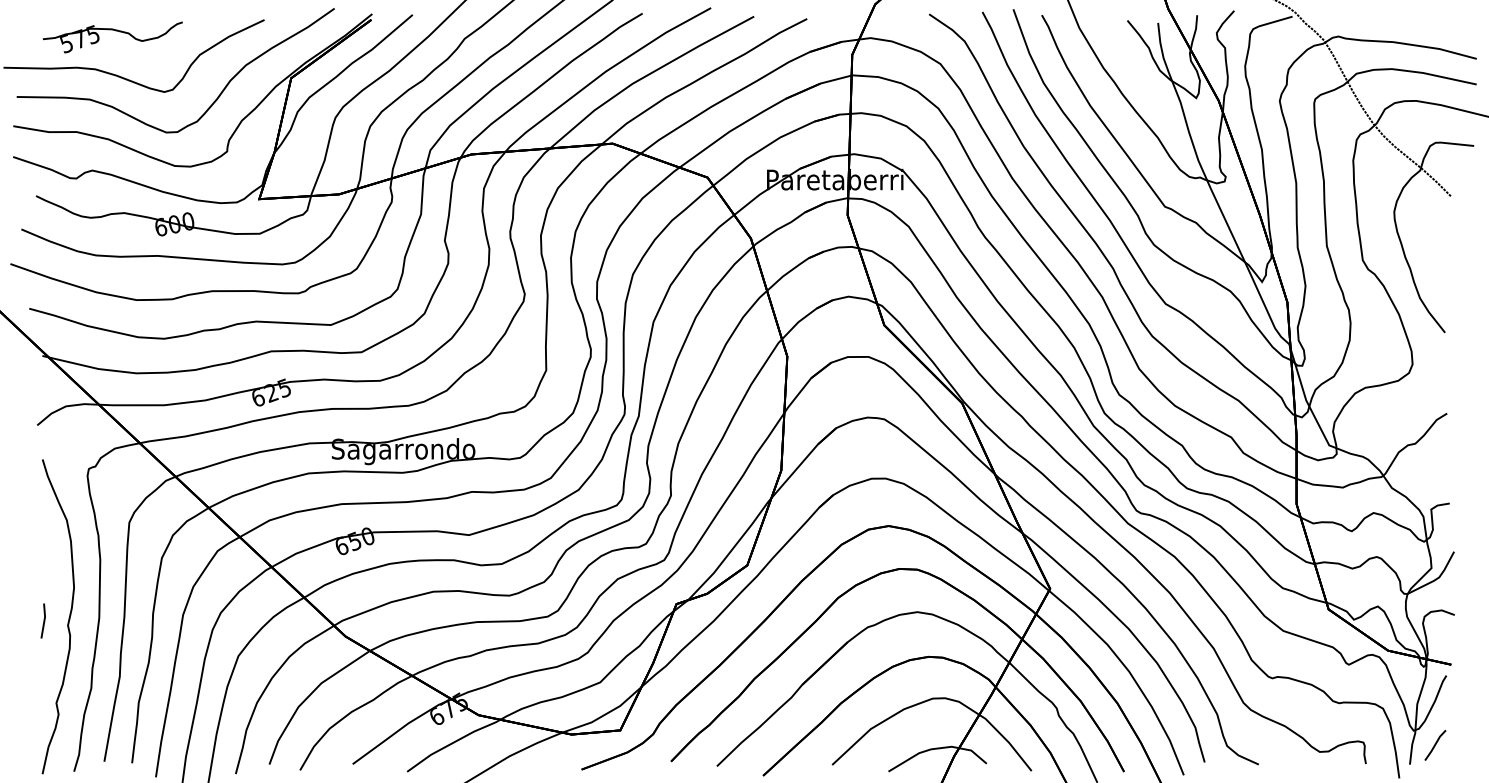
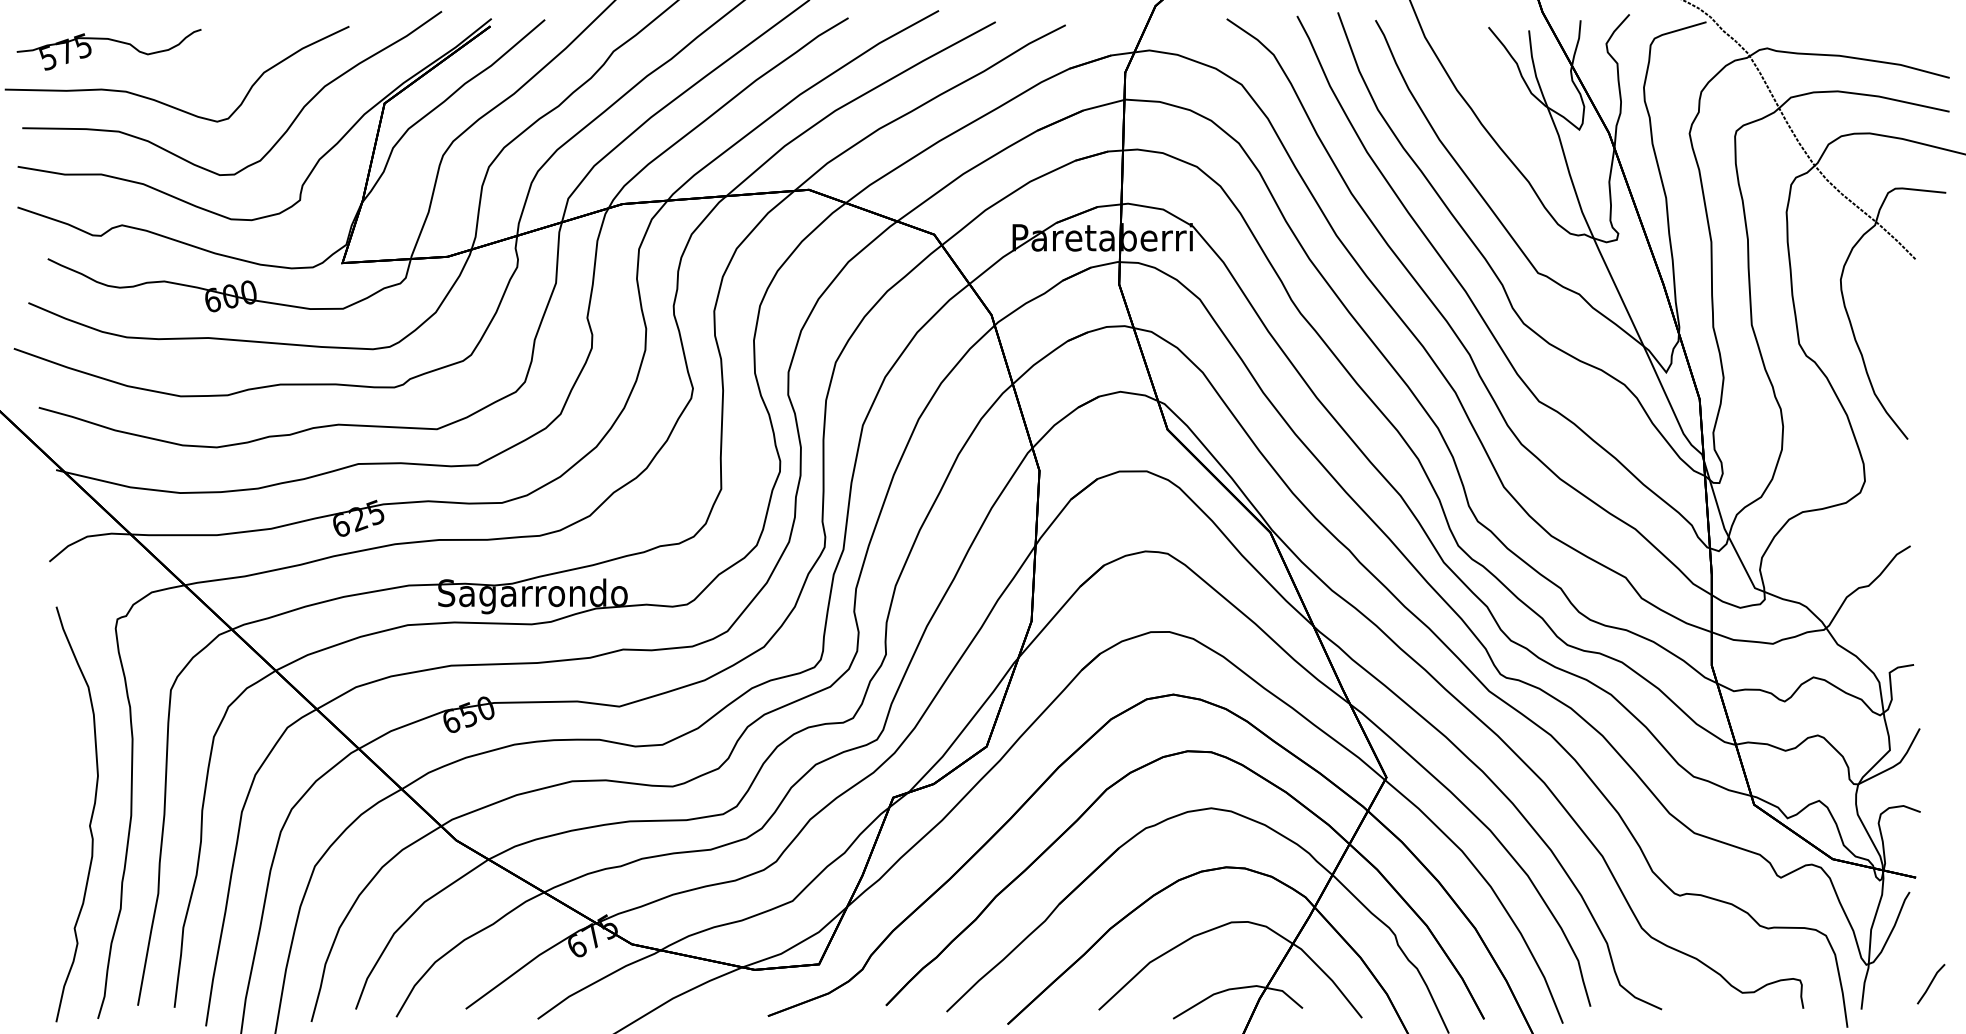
part: (113, 30) -> (109, 40), moved
line: (43, 621) -> (57, 820), removed
line: (1435, 744) -> (1931, 983), moved

